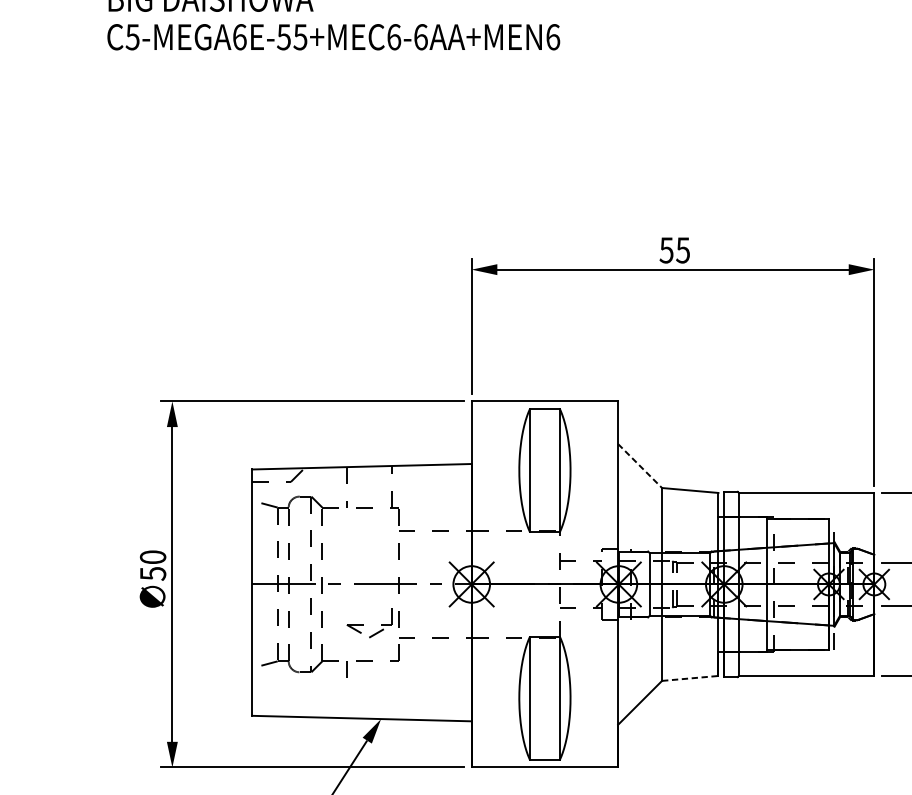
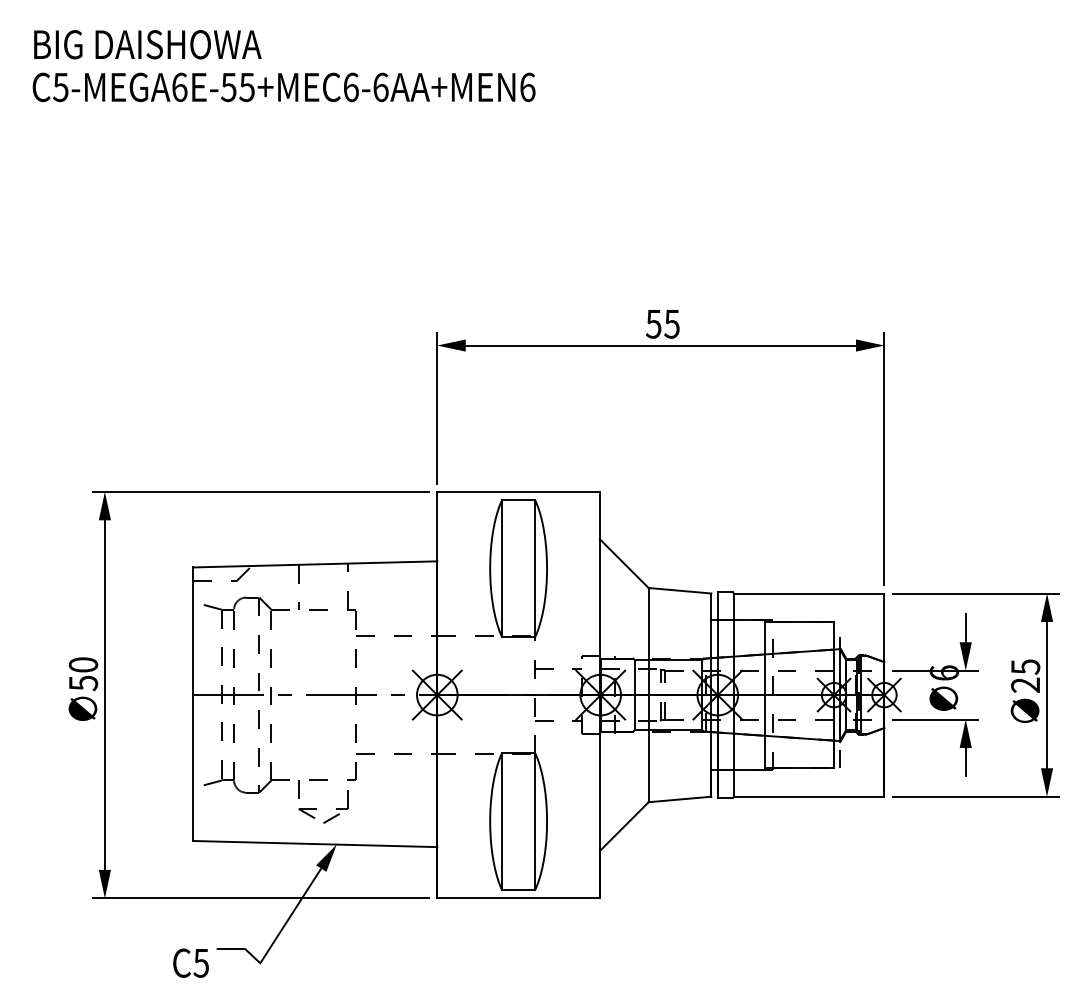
line: (640, 465) -> (624, 563), dashed -> solid
part: (362, 624) -> (316, 808), moved
line: (690, 678) -> (680, 799), dashed -> solid

